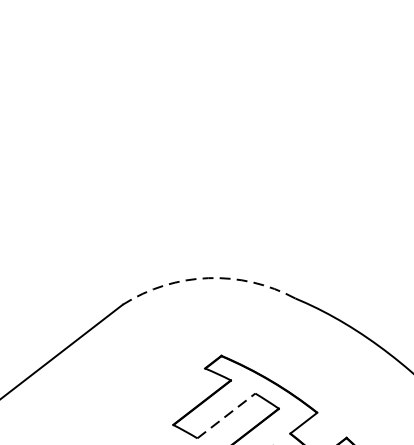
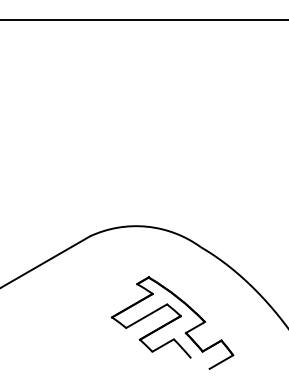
arc: (208, 277) -> (147, 226), dashed -> solid
line: (226, 416) -> (146, 316), dashed -> solid

